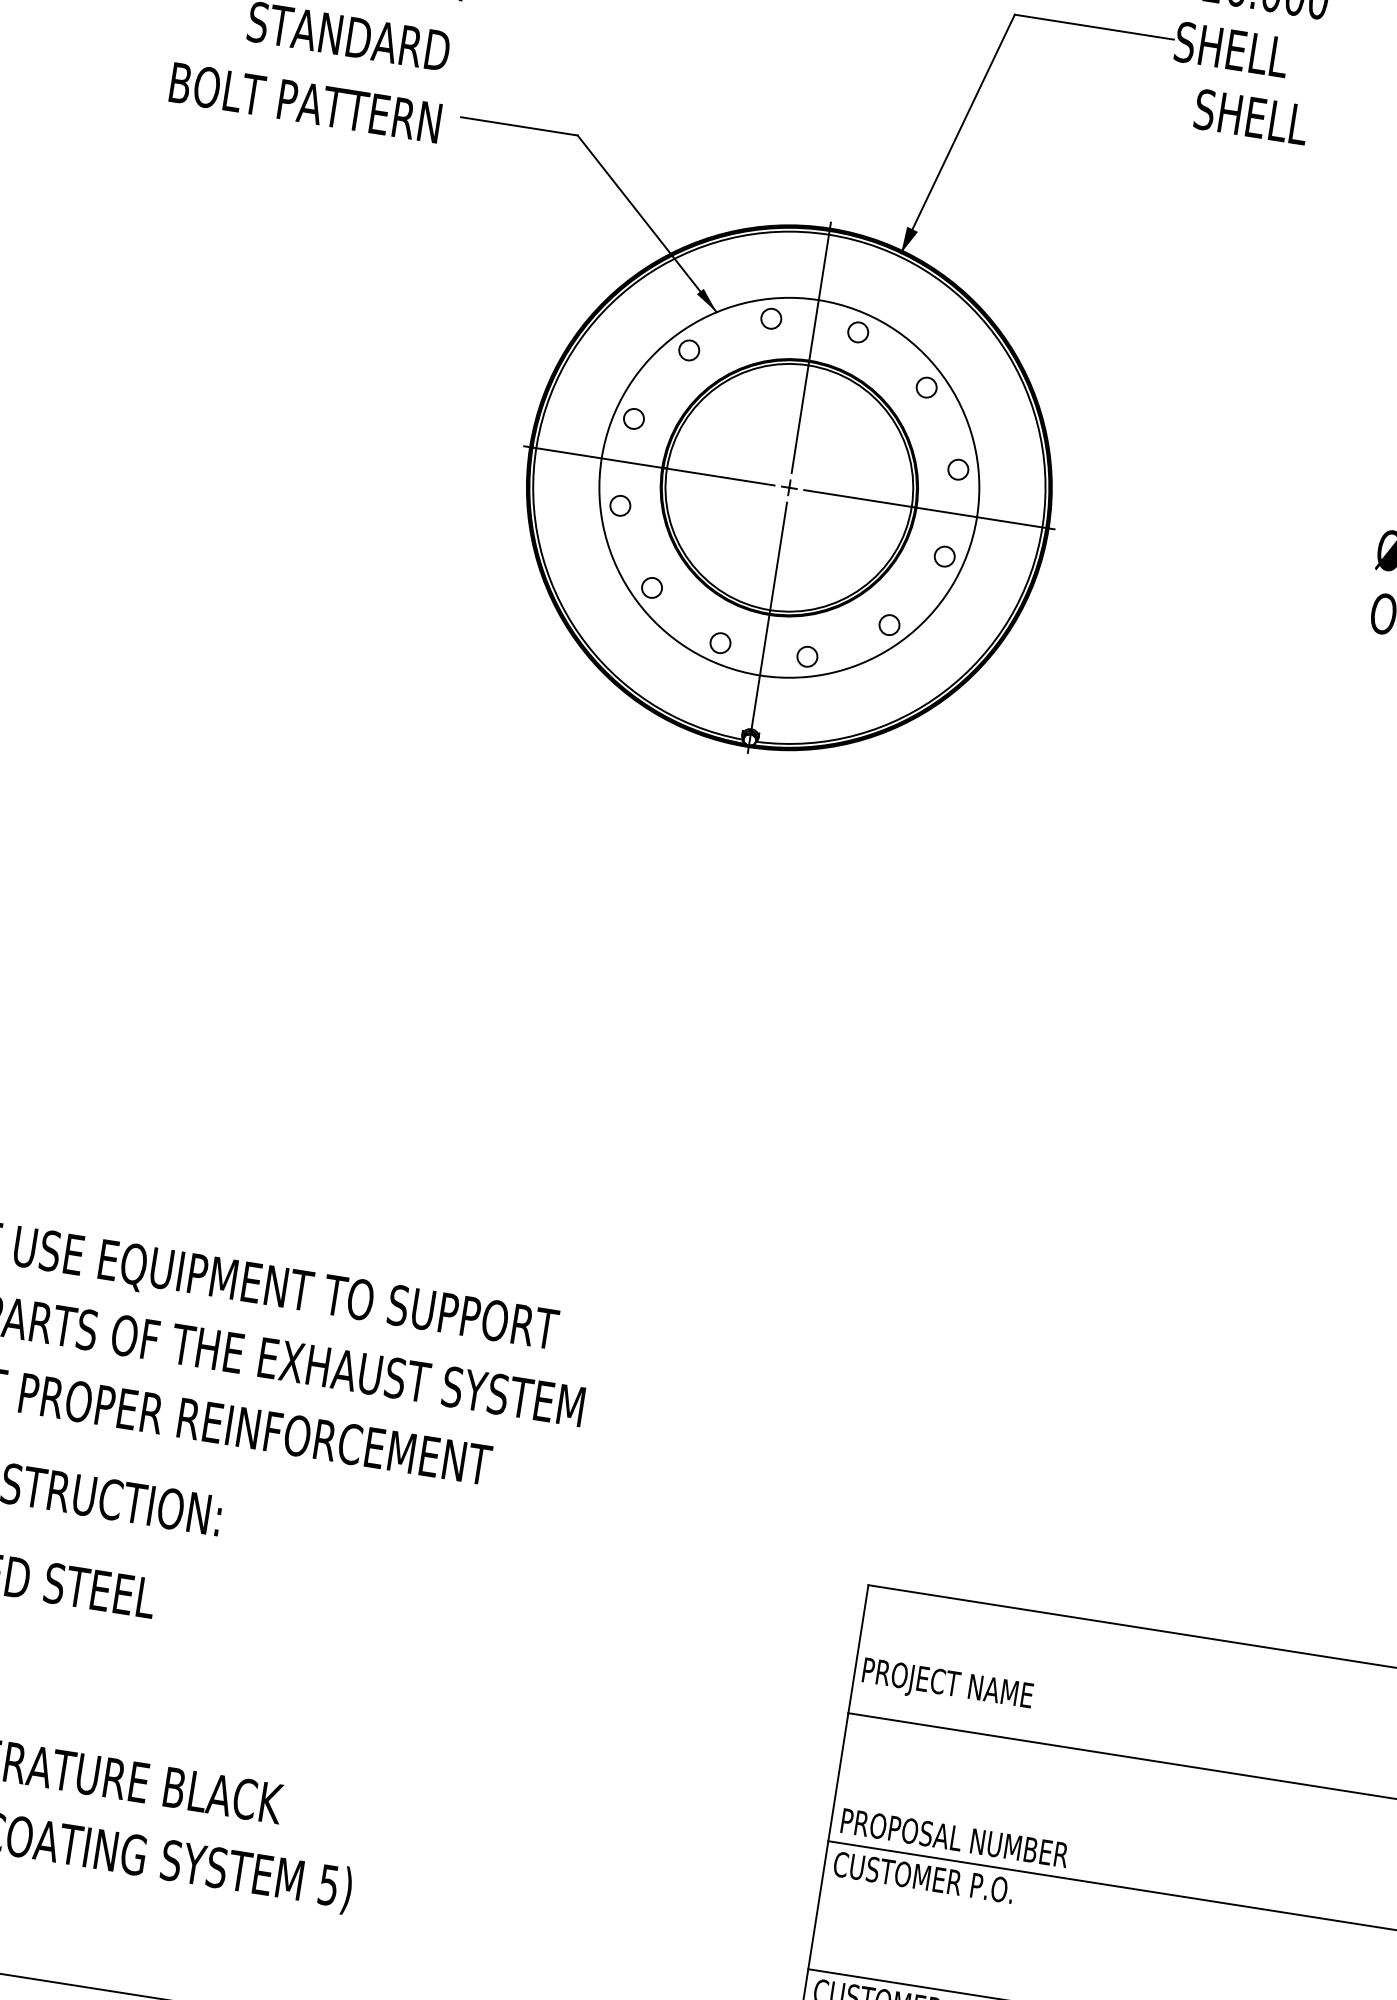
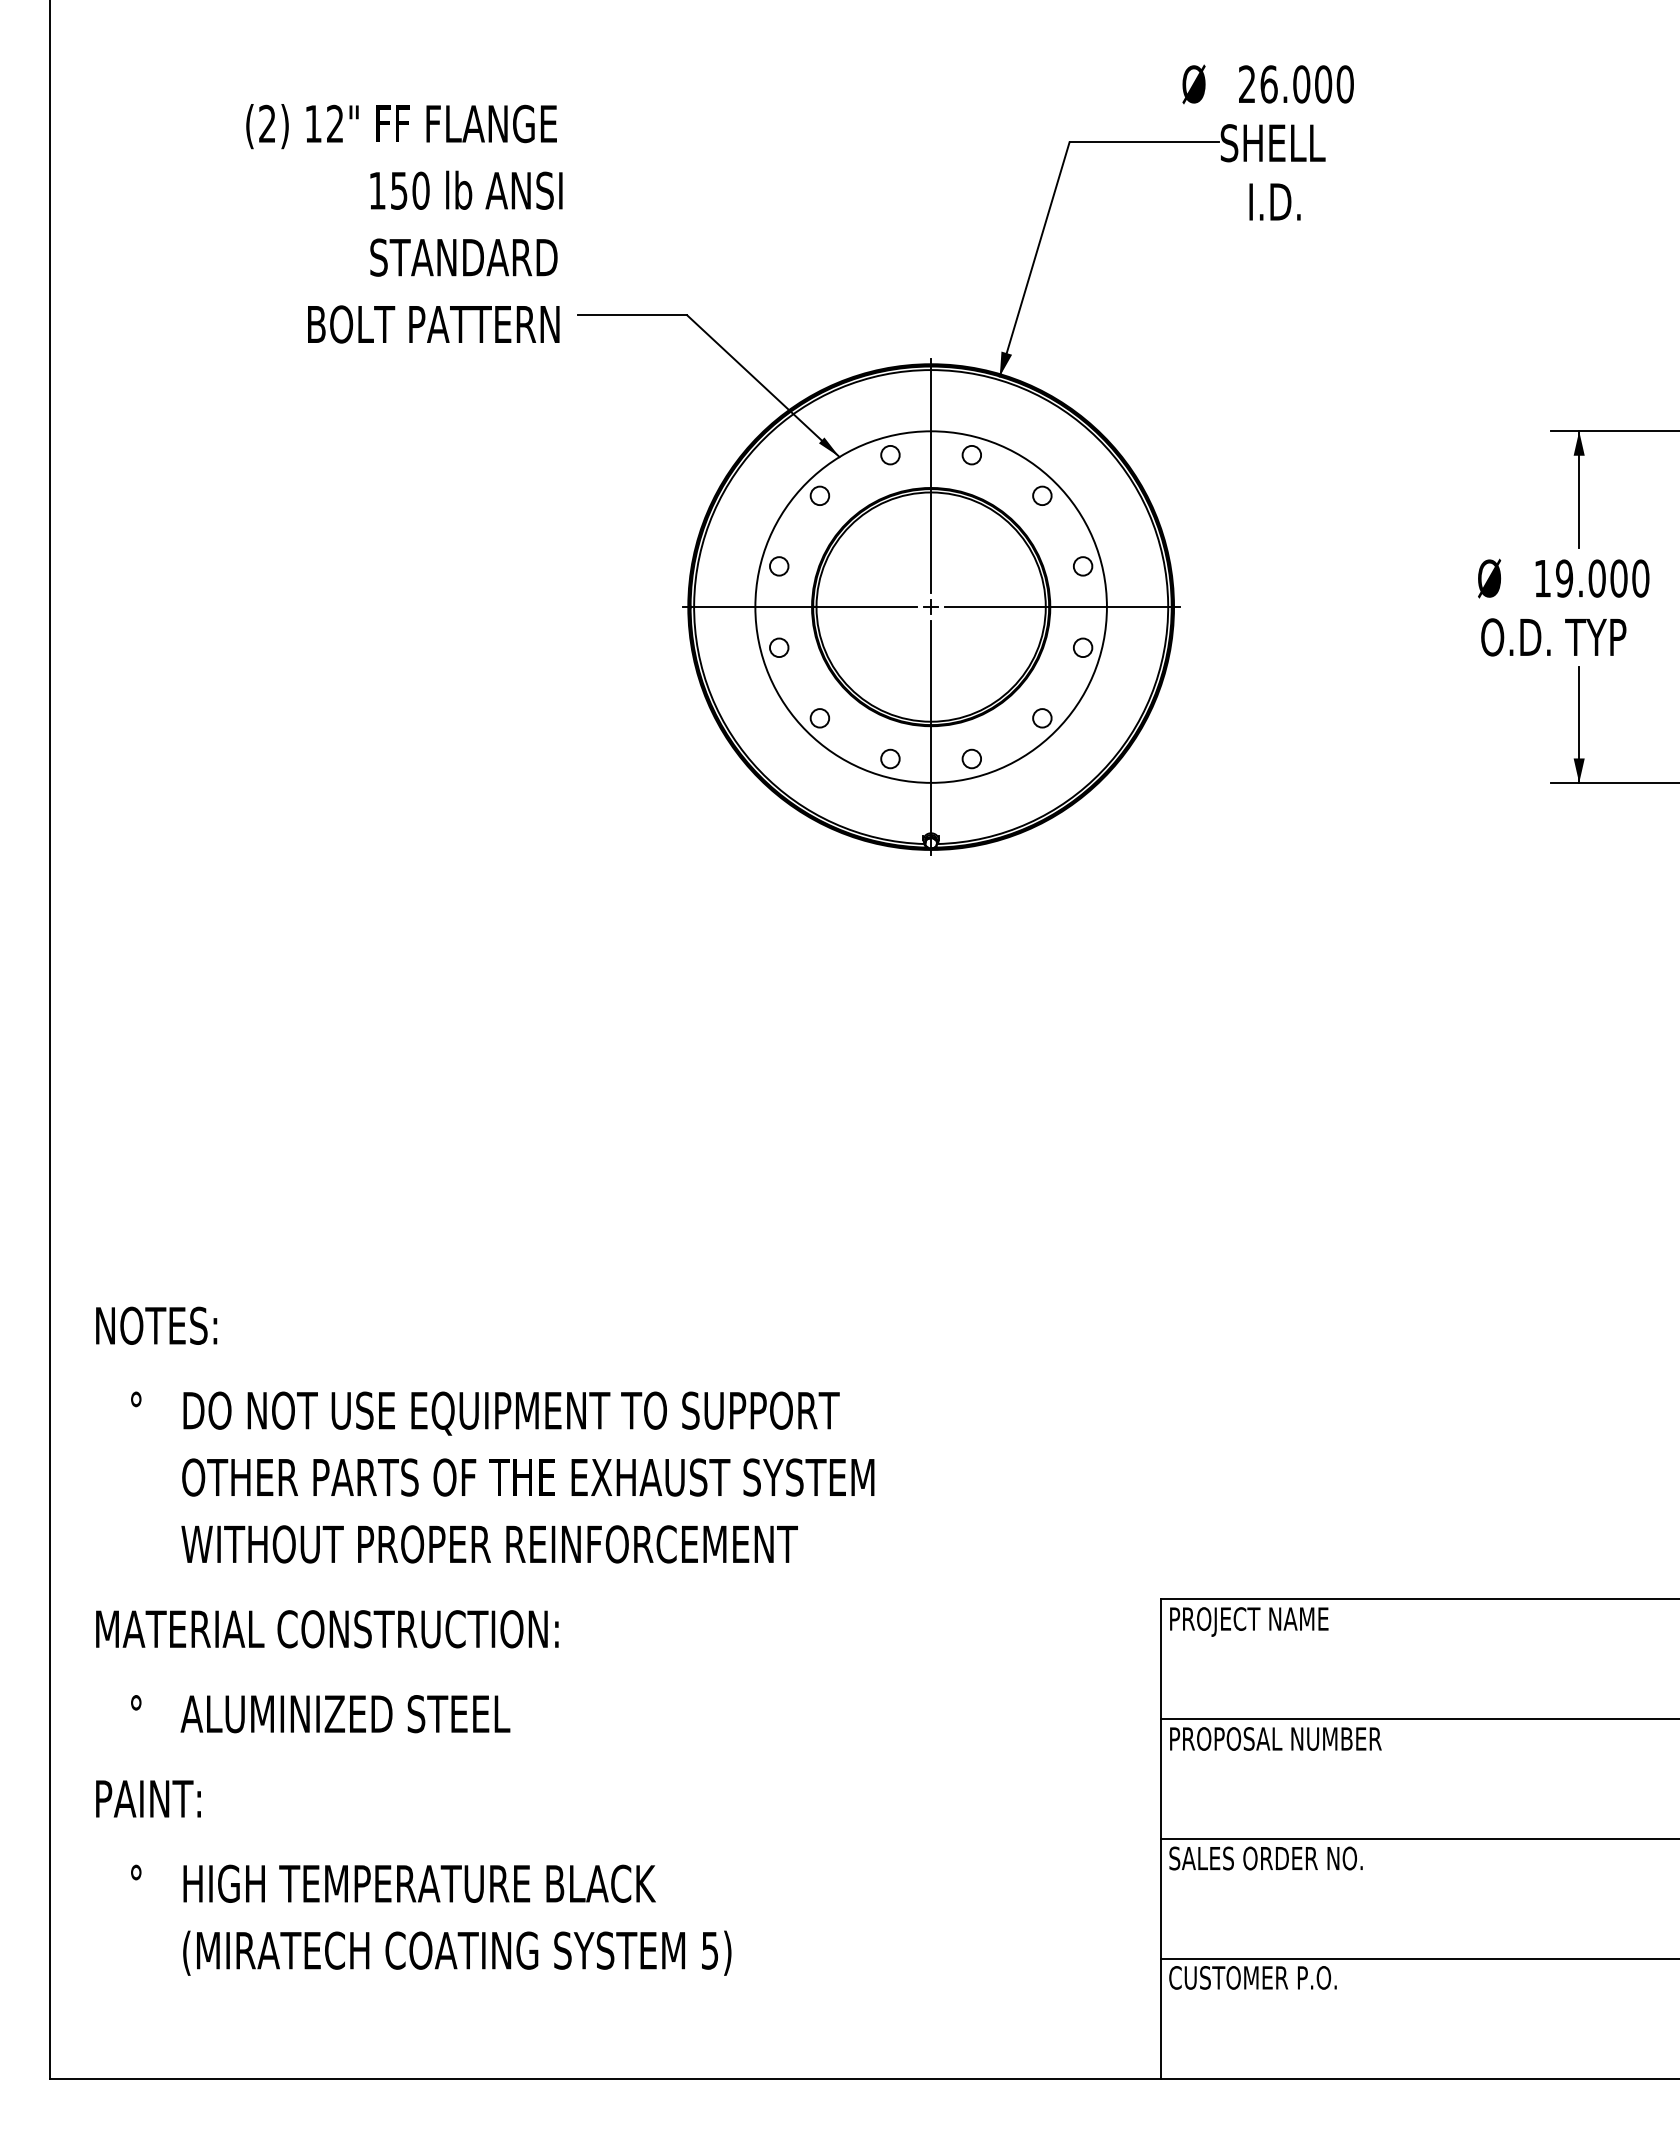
text: (1251, 116) -> (1300, 201), SHELL -> I.D.
text: (947, 1685) -> (1249, 1621), moved
text: (954, 1837) -> (1275, 1738), moved
text: (937, 1879) -> (1265, 1858), CUSTOMER P.O. -> SALES ORDER NO.

